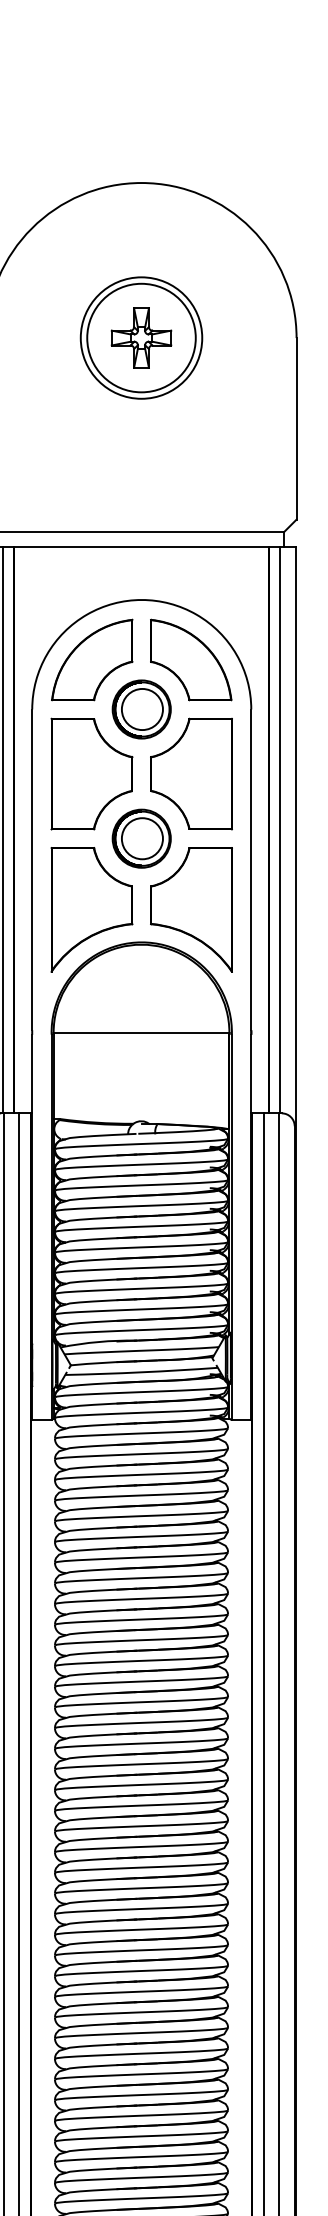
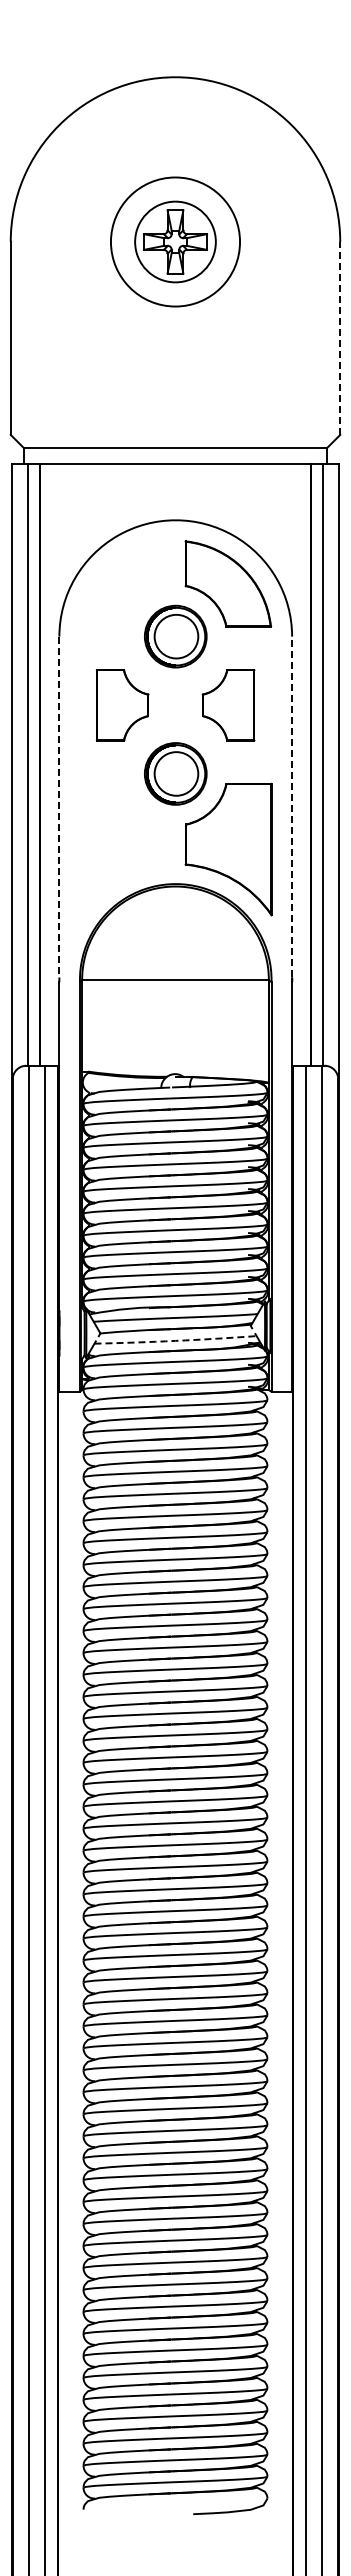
circle: (141, 337) -> (175, 241), size x0.7
line: (296, 427) -> (340, 337), solid -> dashed
part: (91, 659) -> (122, 583), removed
part: (91, 774) -> (122, 705), size x0.6
part: (191, 774) -> (228, 705), size x0.6
line: (251, 869) -> (292, 806), solid -> dashed
line: (32, 870) -> (59, 807), solid -> dashed
part: (91, 909) -> (122, 849), removed
arc: (141, 1371) -> (175, 1340), solid -> dashed

